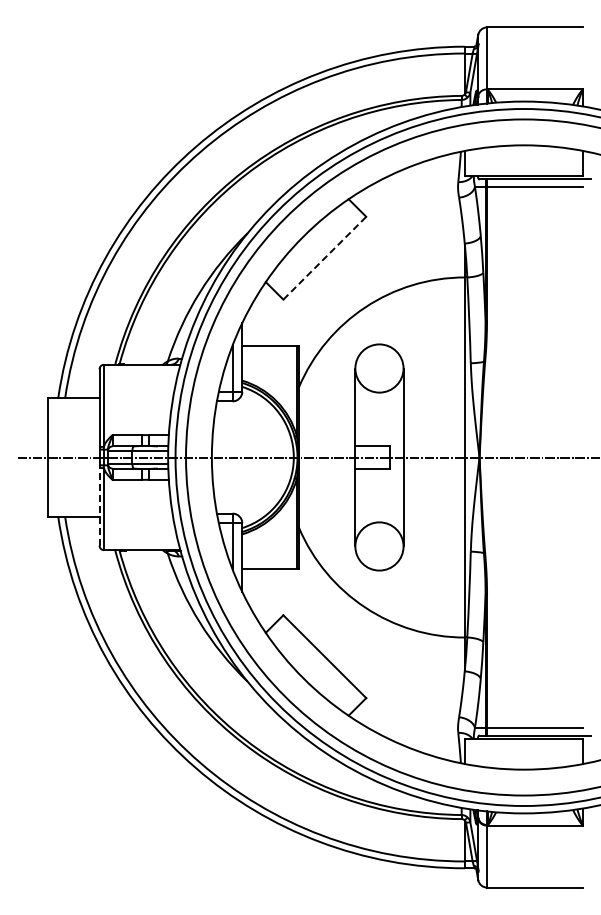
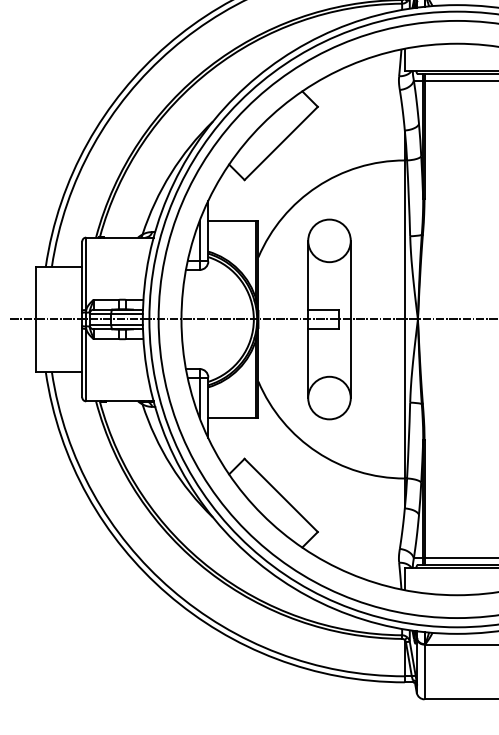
line: (324, 258) -> (280, 143), dashed -> solid
line: (99, 506) -> (82, 362), dashed -> solid

